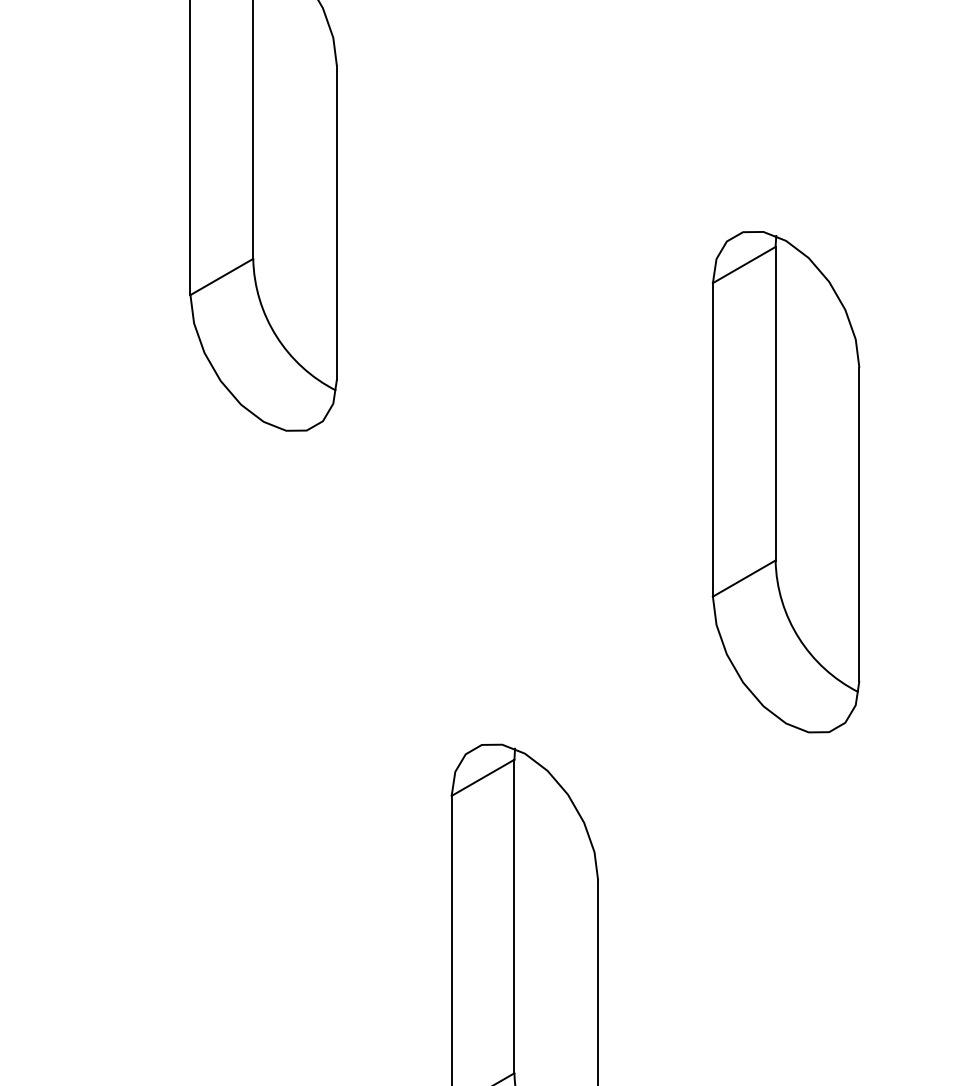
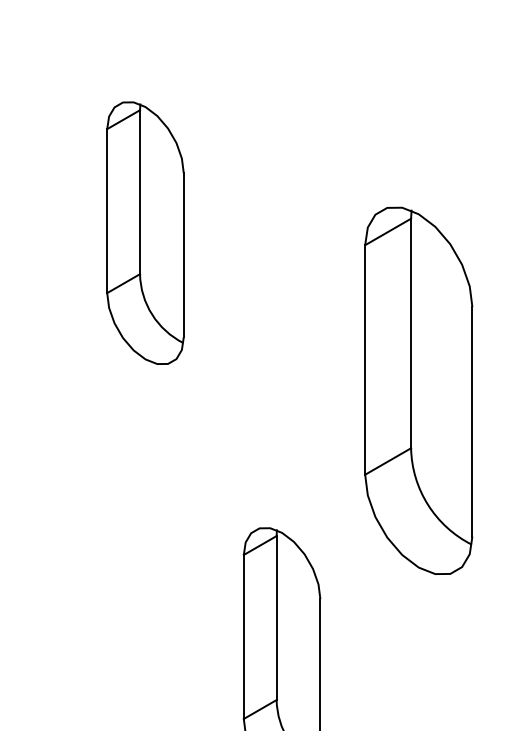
part: (785, 481) -> (418, 390), size x1.4

